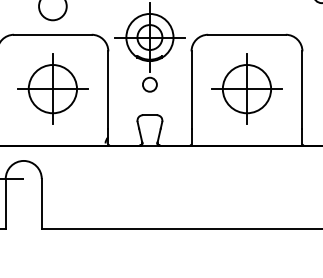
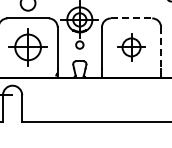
line: (246, 34) -> (131, 18), solid -> dashed
part: (246, 89) -> (131, 47), size x0.7
line: (303, 91) -> (161, 48), solid -> dashed

